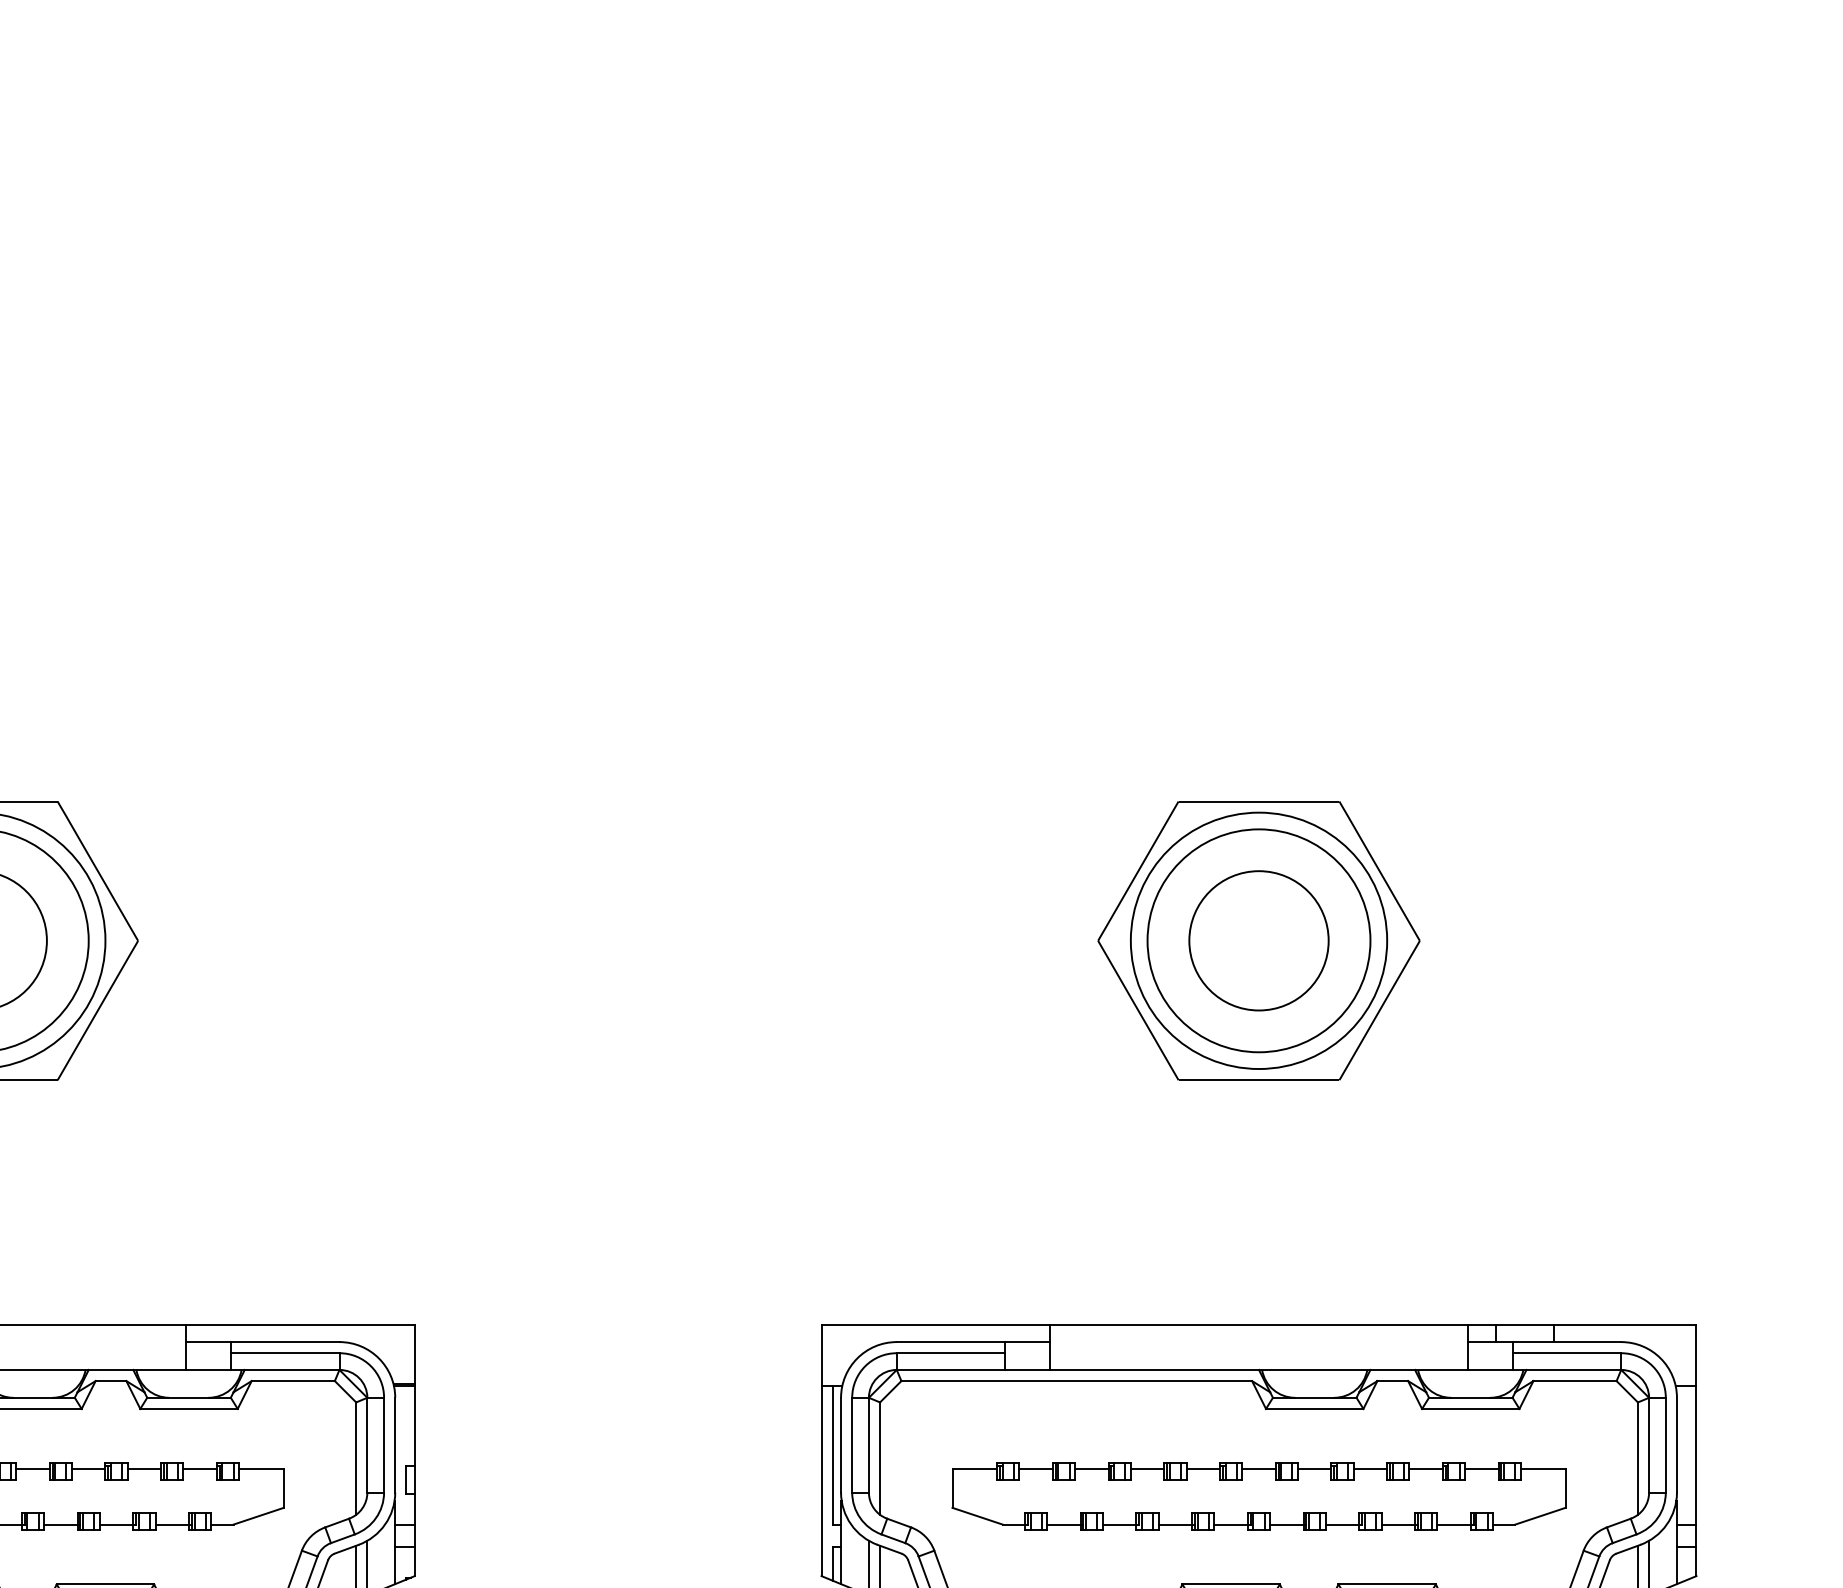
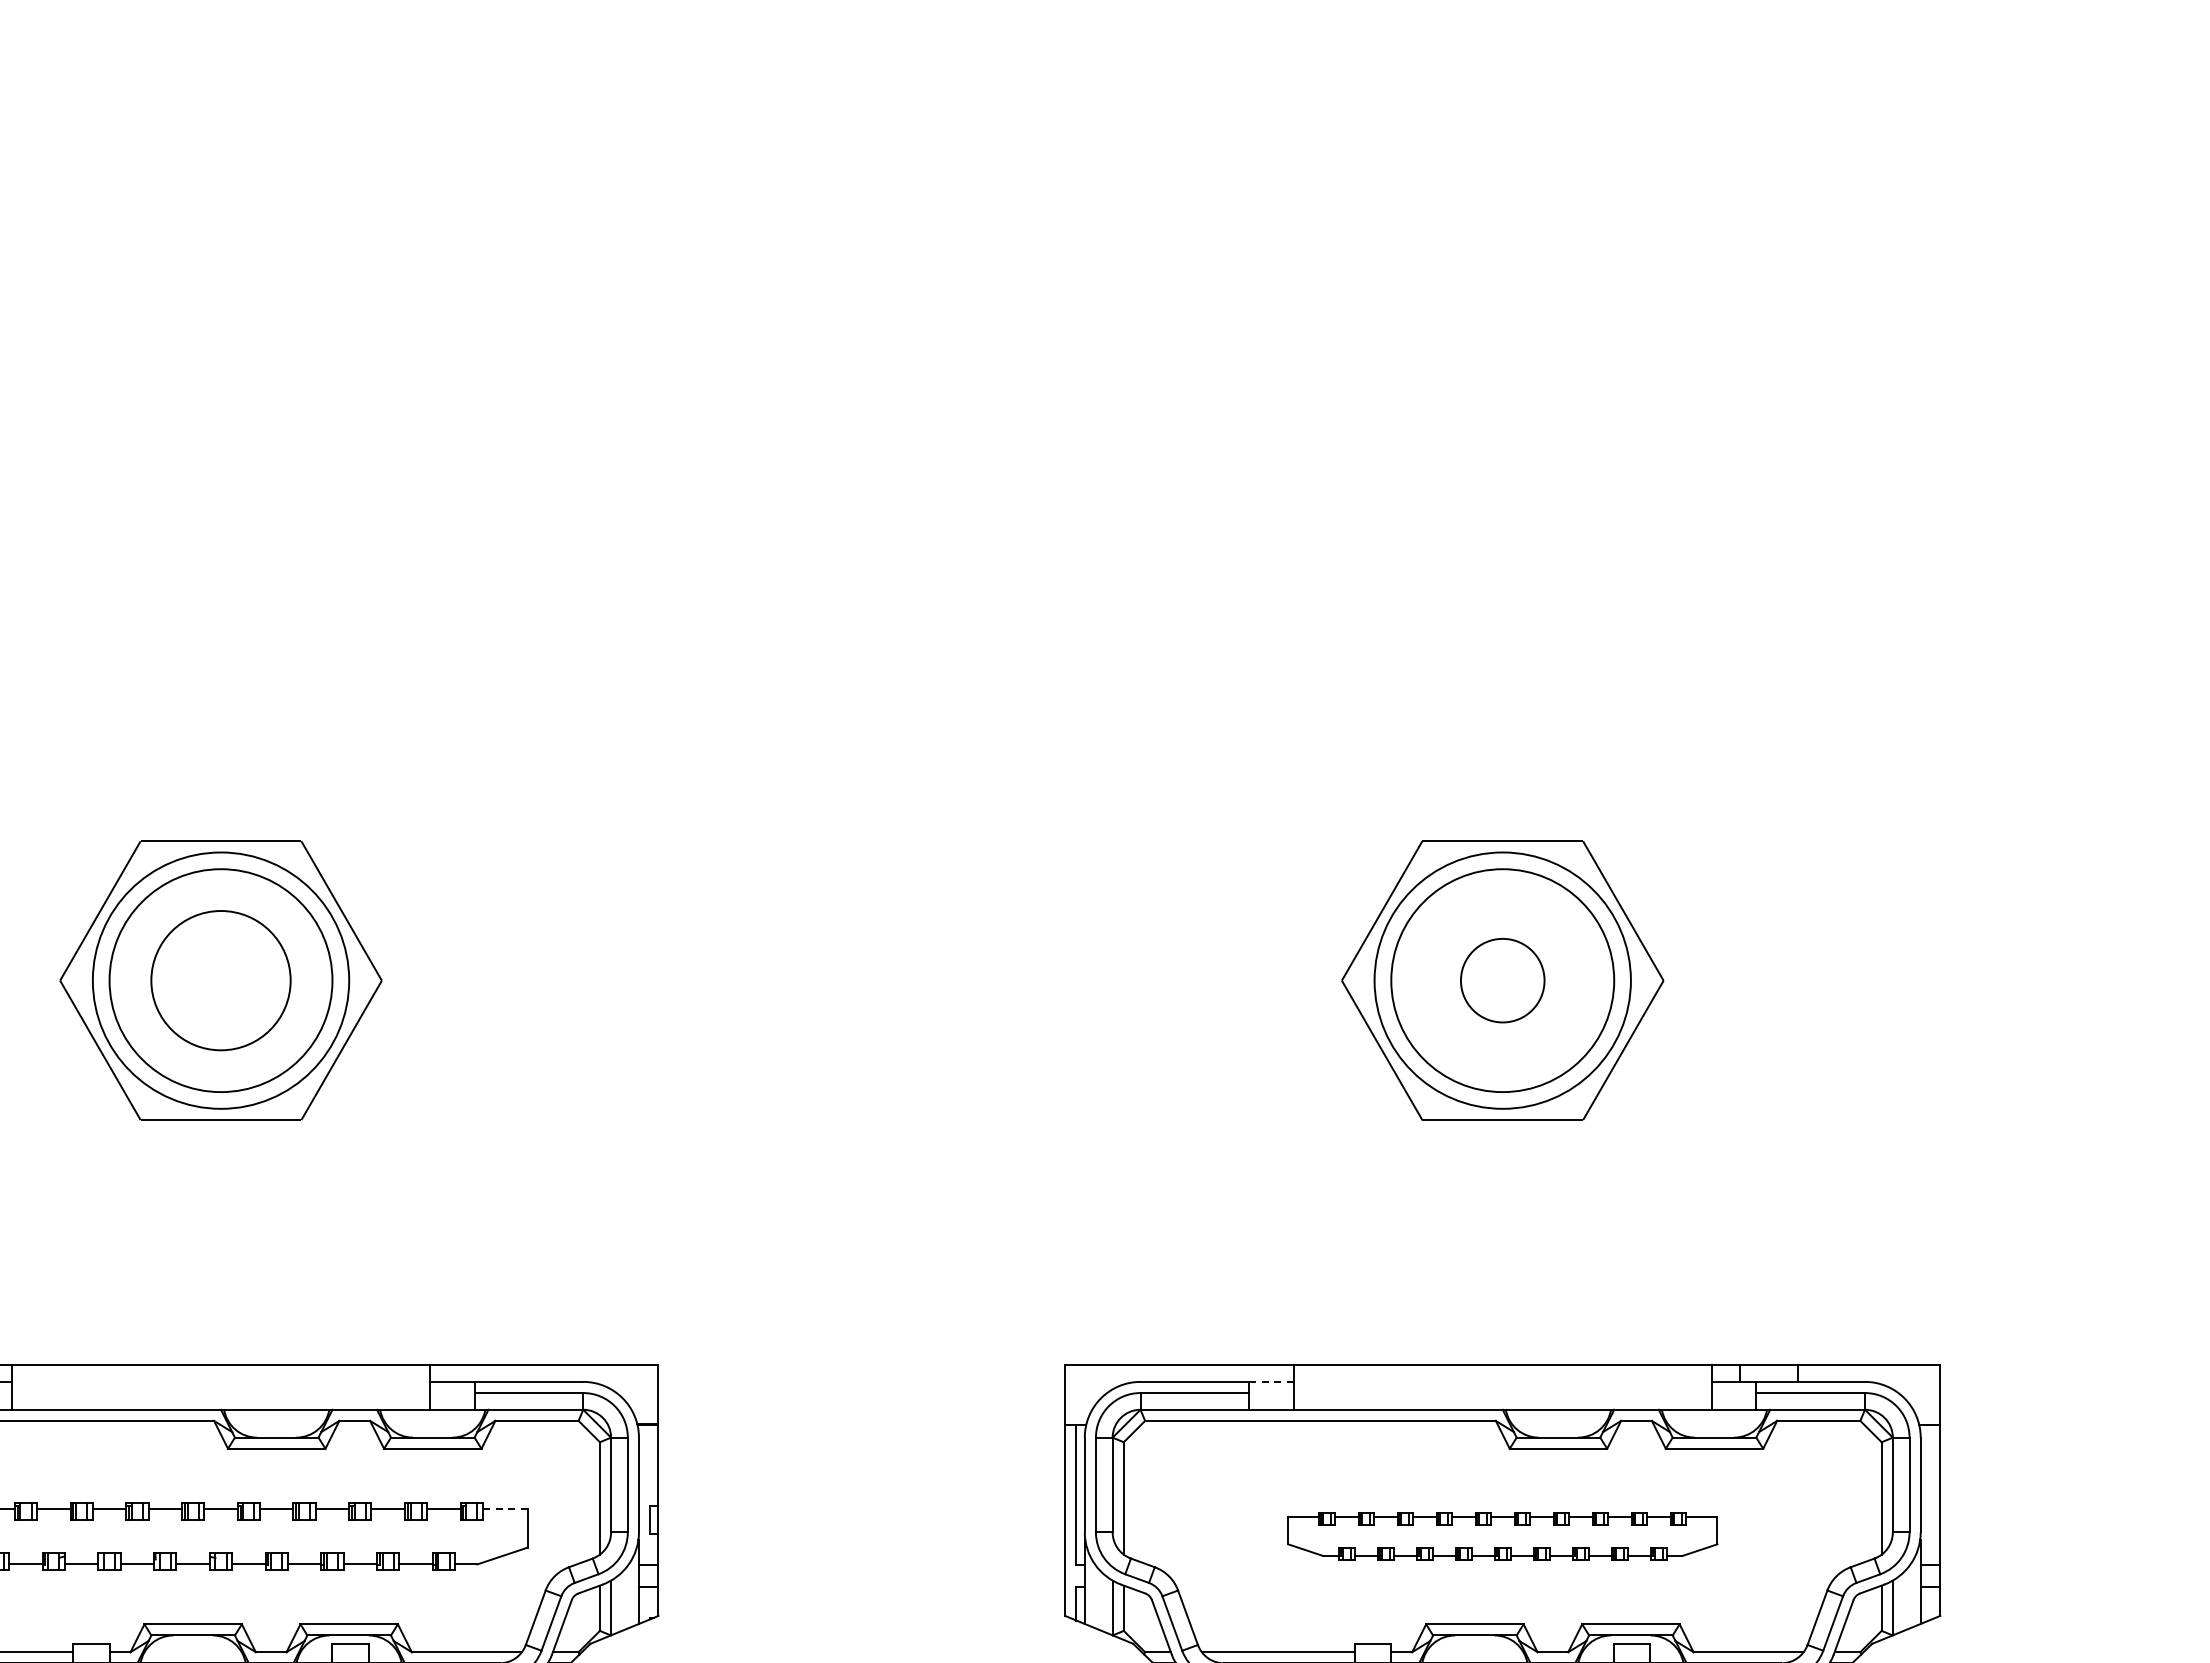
circle: (1258, 940) -> (1502, 980), size x0.6
line: (1027, 1341) -> (1271, 1381), solid -> dashed
line: (261, 1468) -> (505, 1508), solid -> dashed
part: (1258, 1496) -> (1502, 1536), size x0.7

